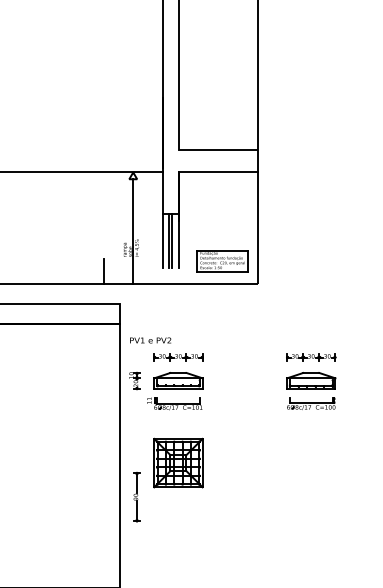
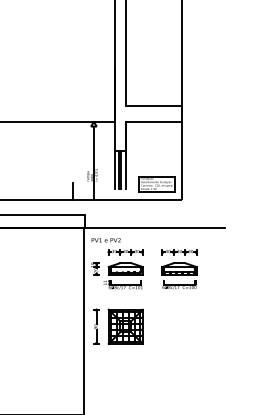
line: (219, 323) -> (154, 228), added
part: (311, 381) -> (179, 269), moved
part: (136, 496) -> (96, 326), moved

